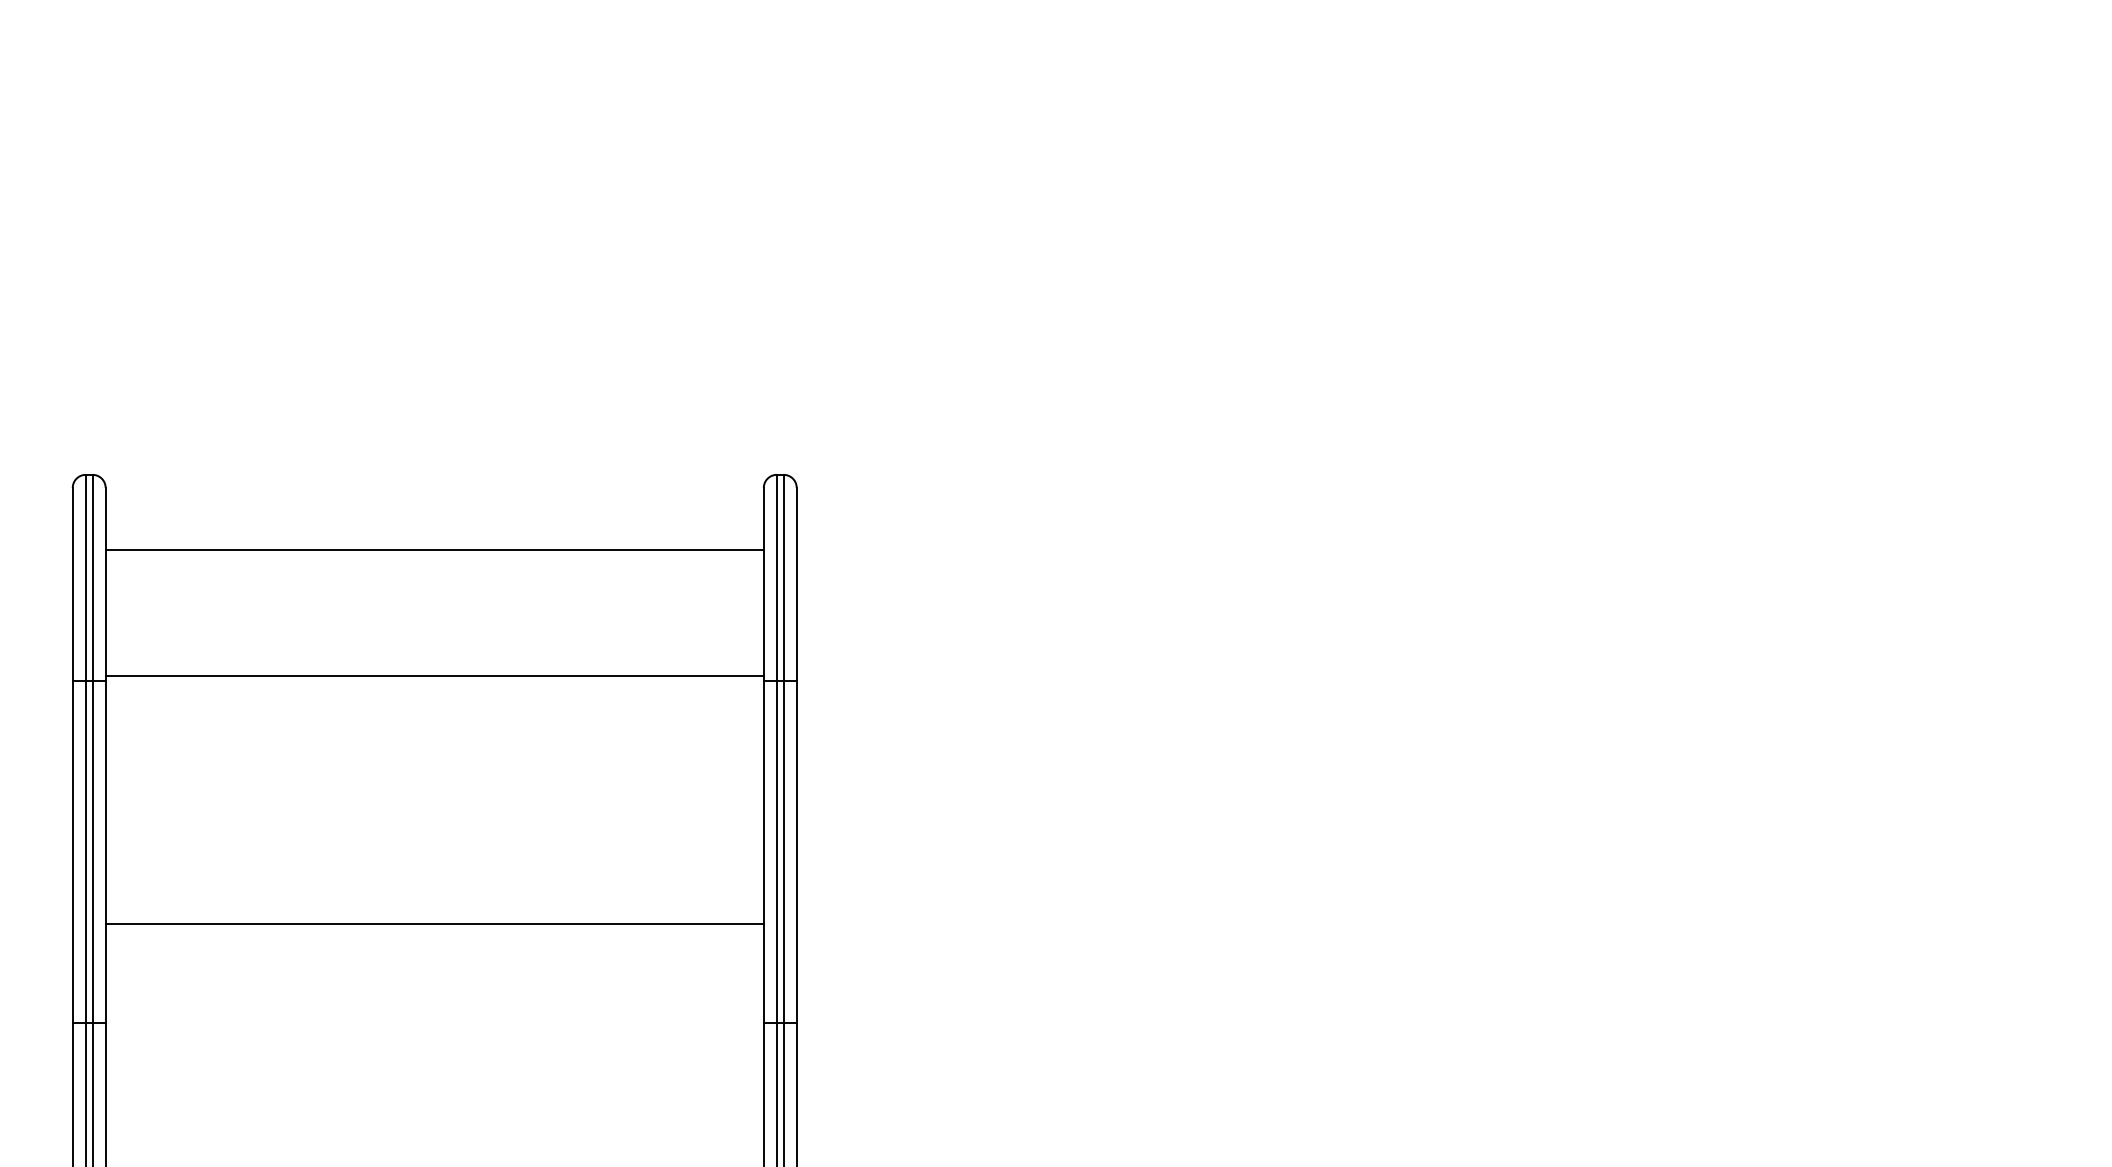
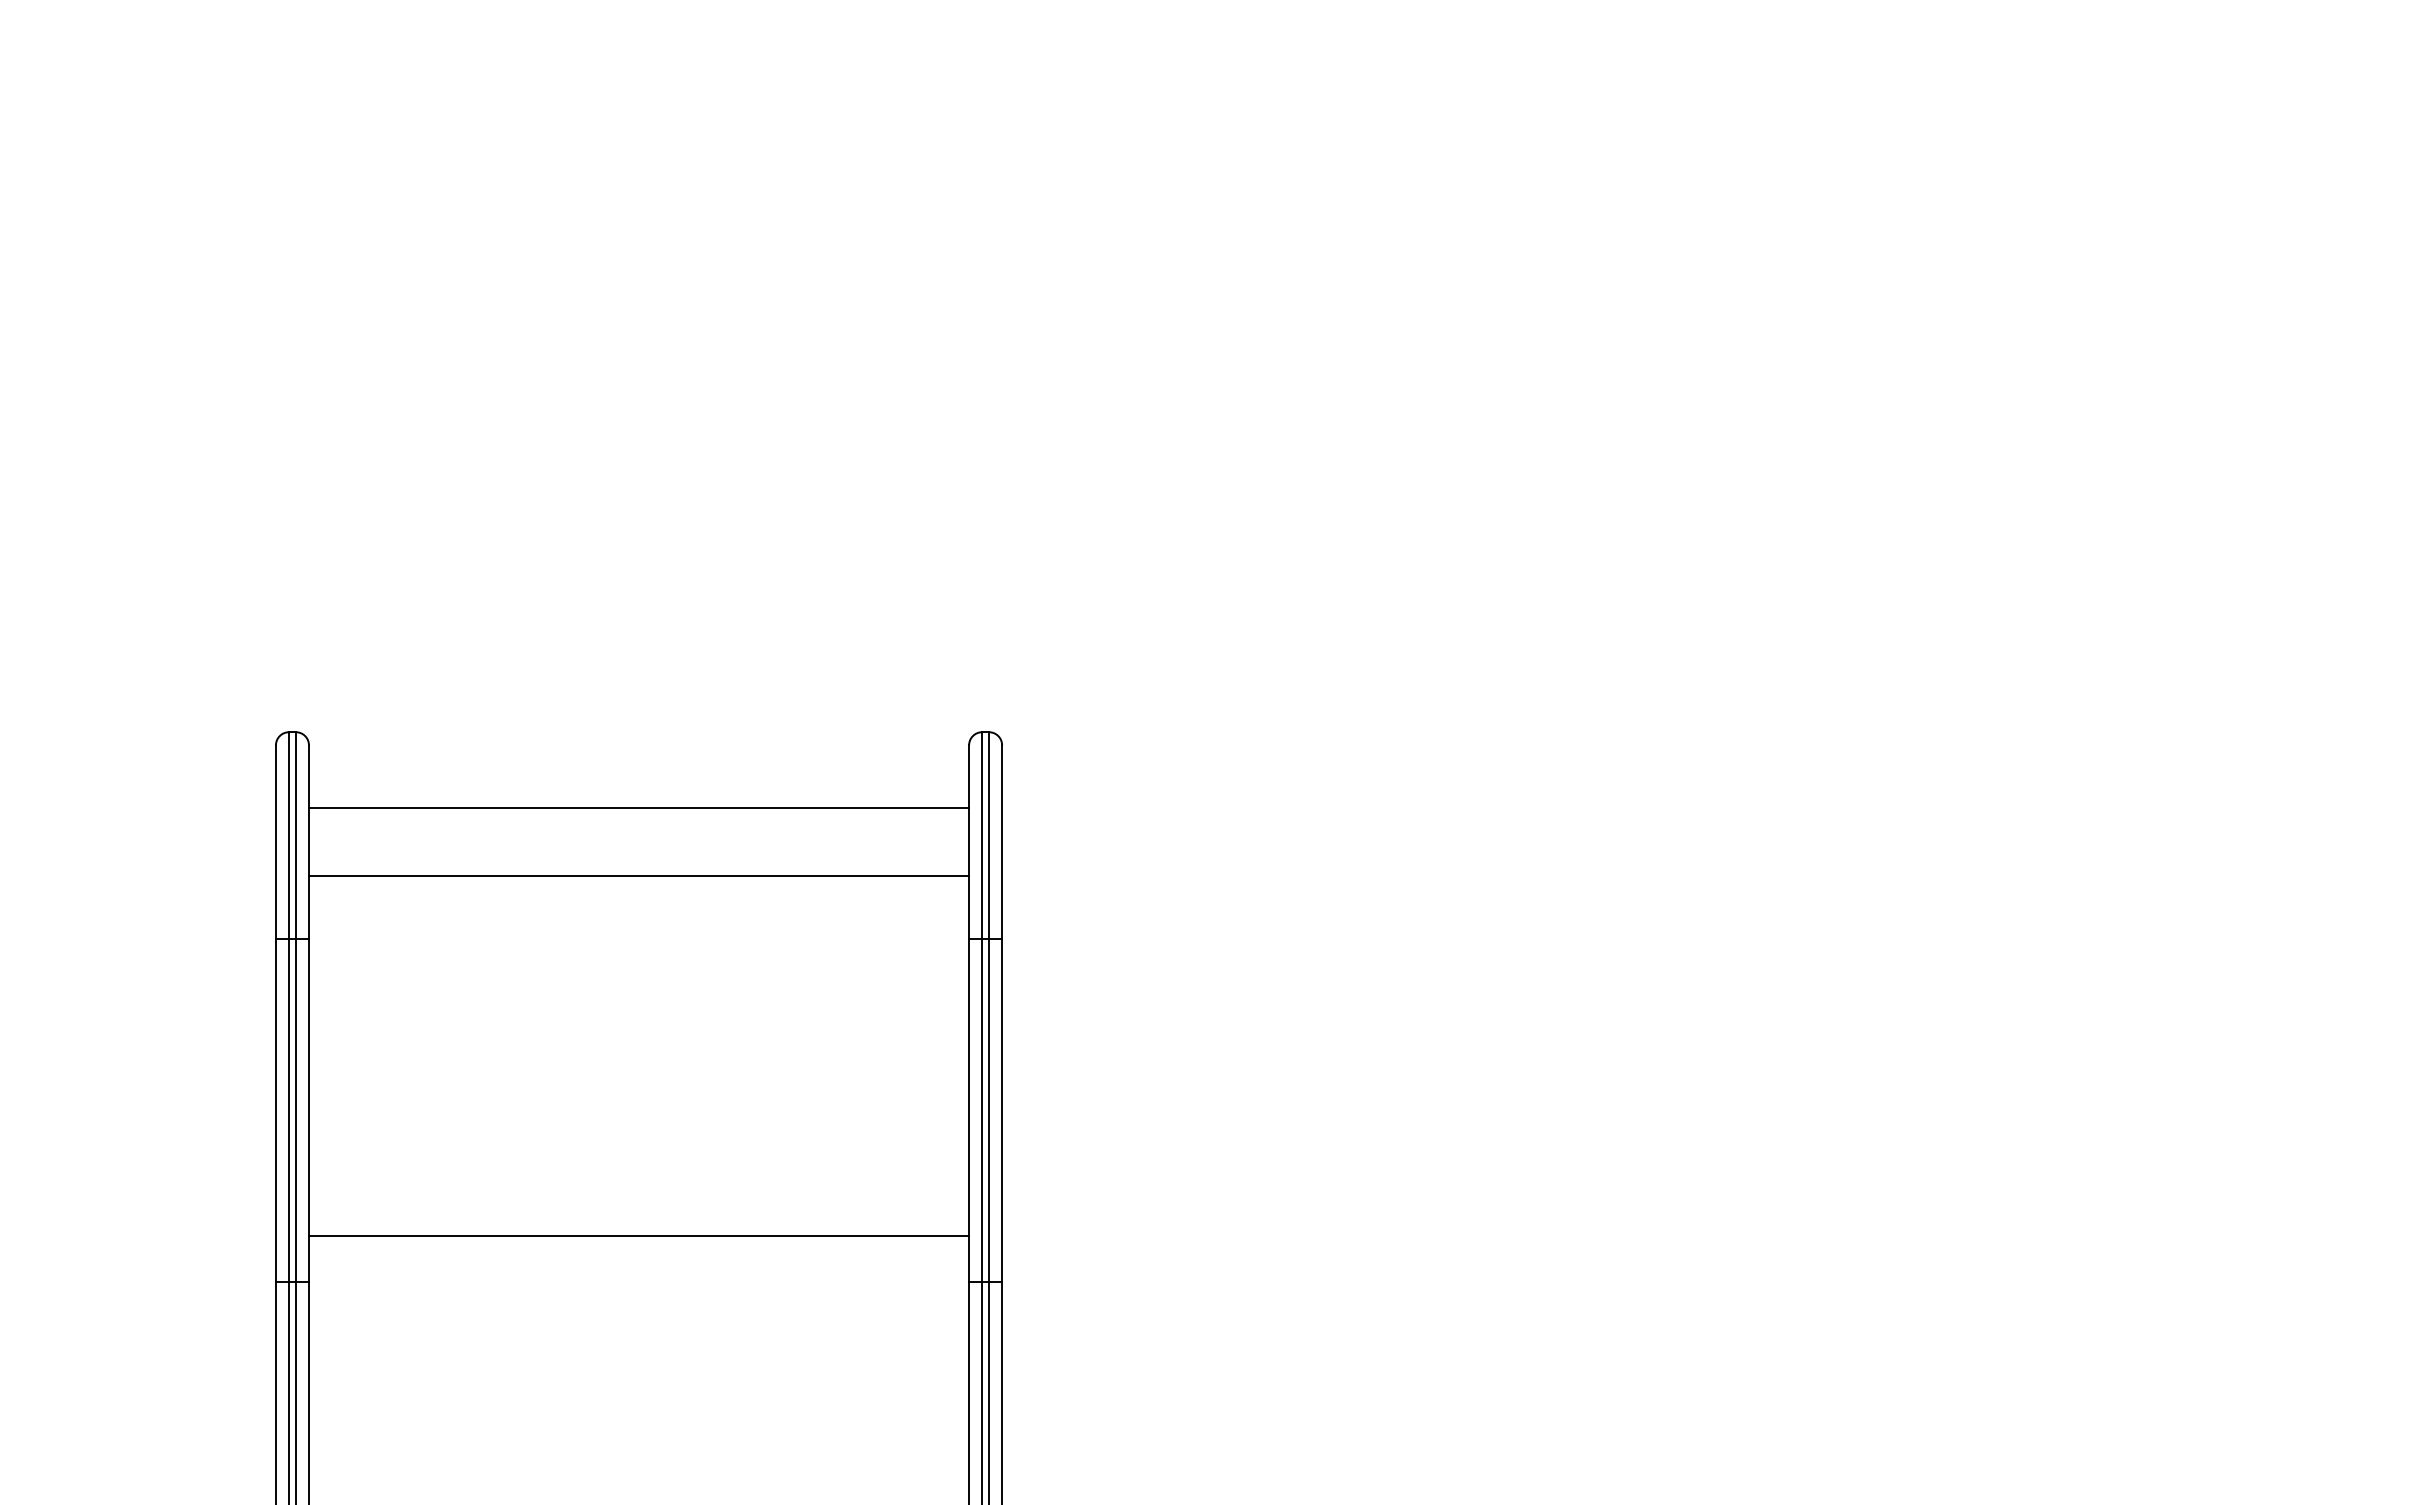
line: (434, 675) -> (638, 876), moved
line: (434, 923) -> (638, 1236), moved

